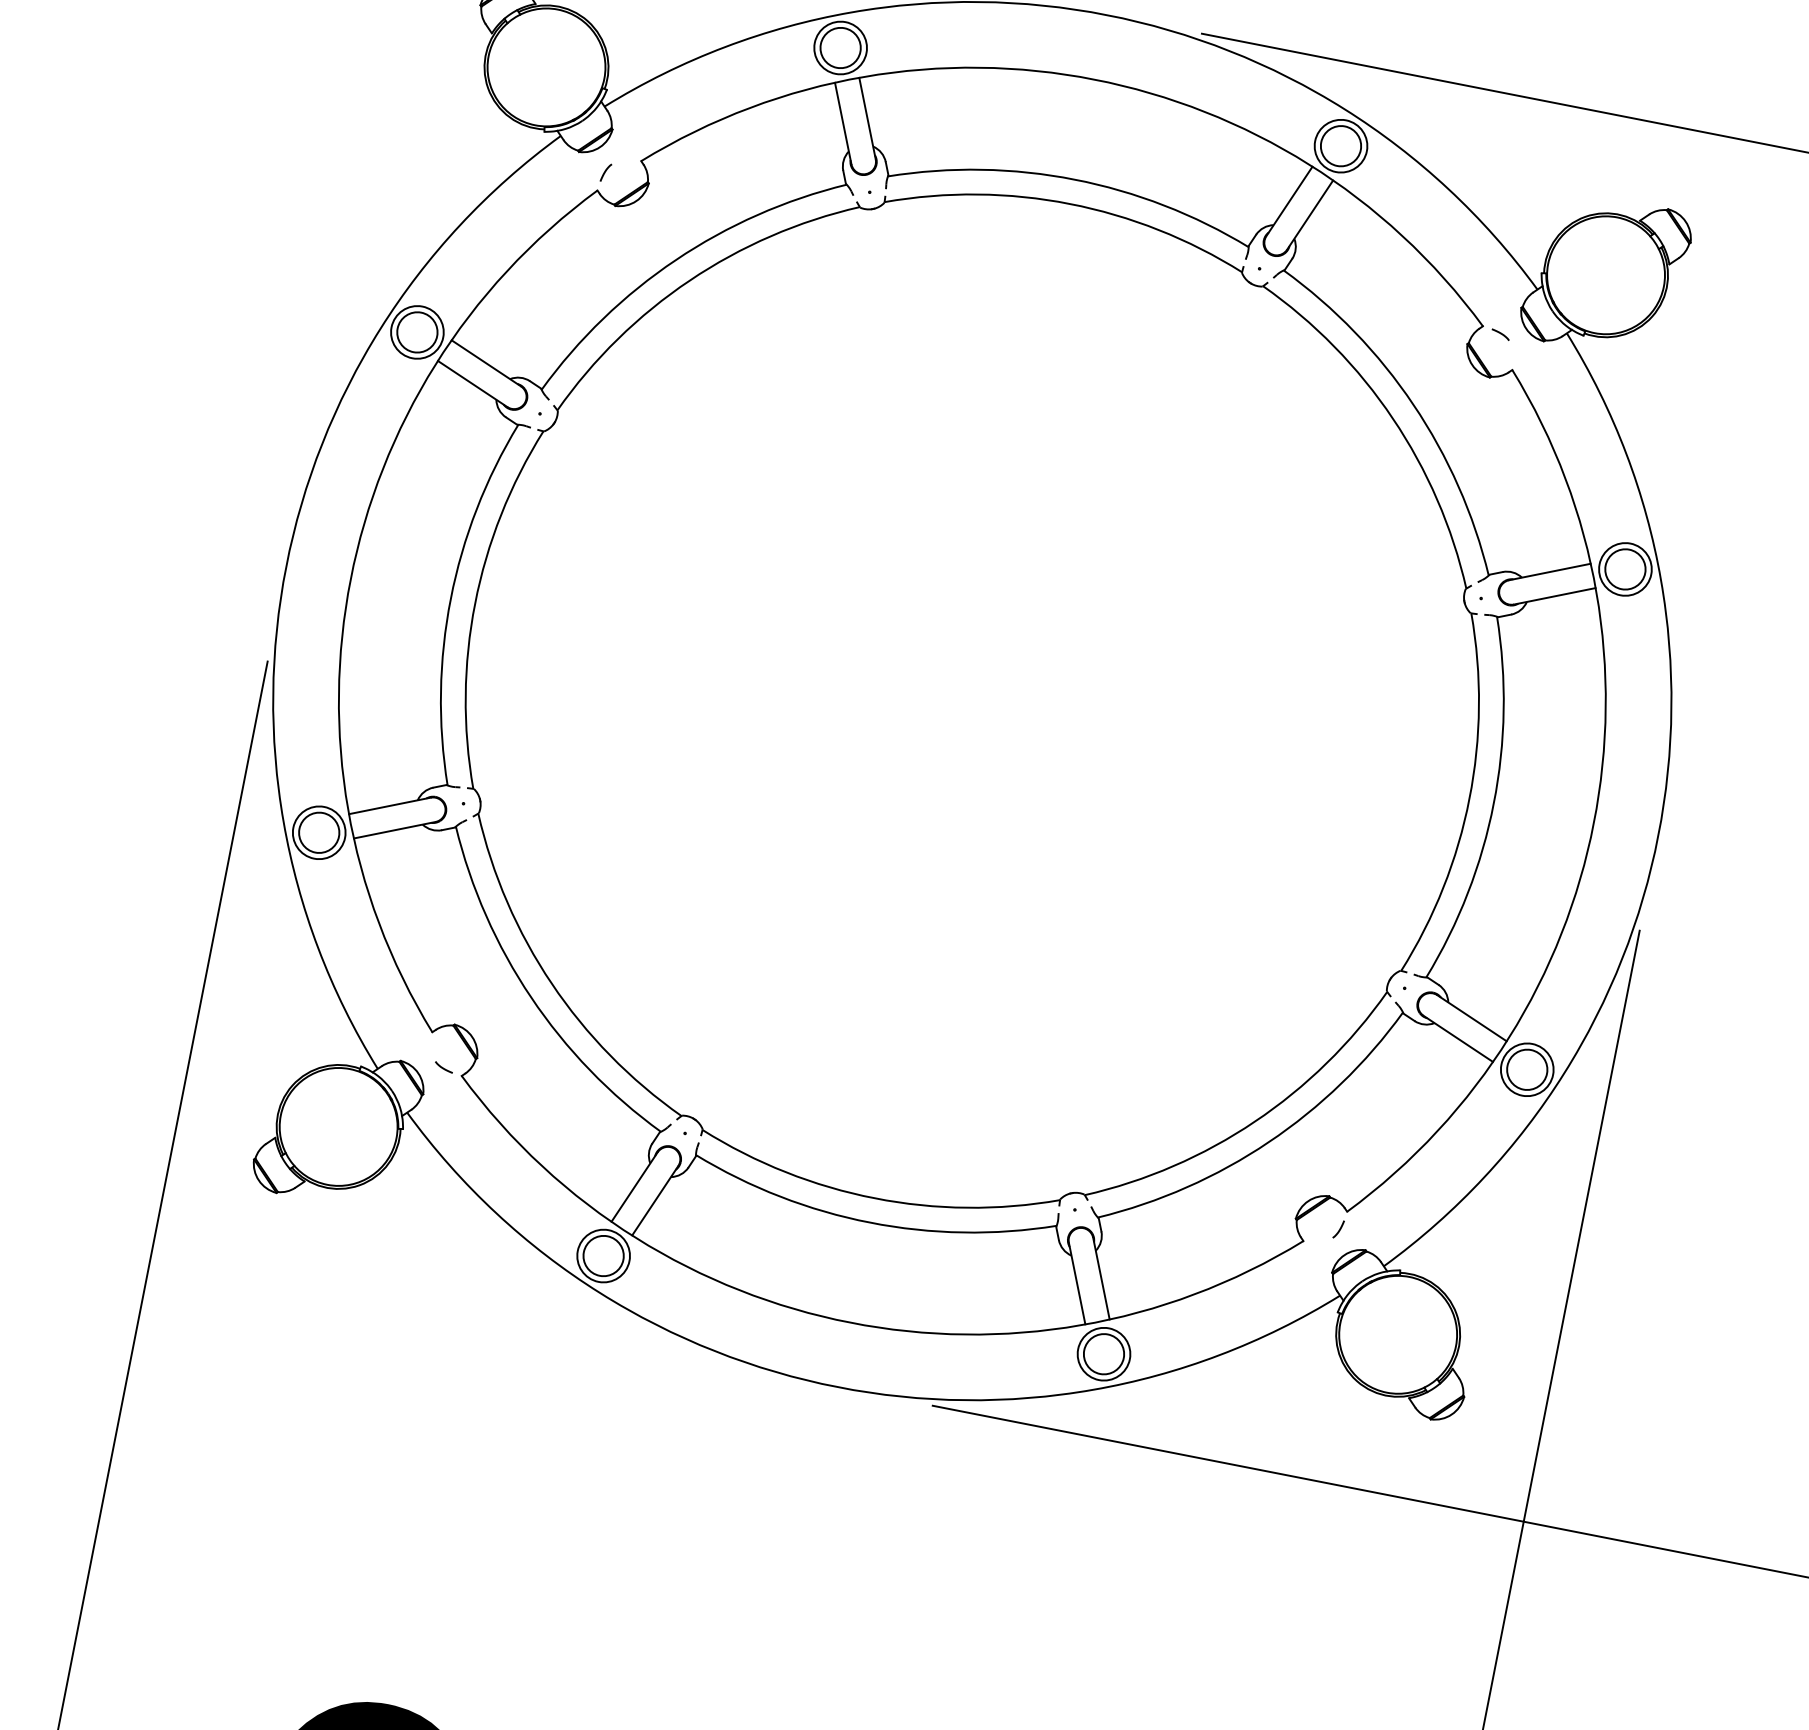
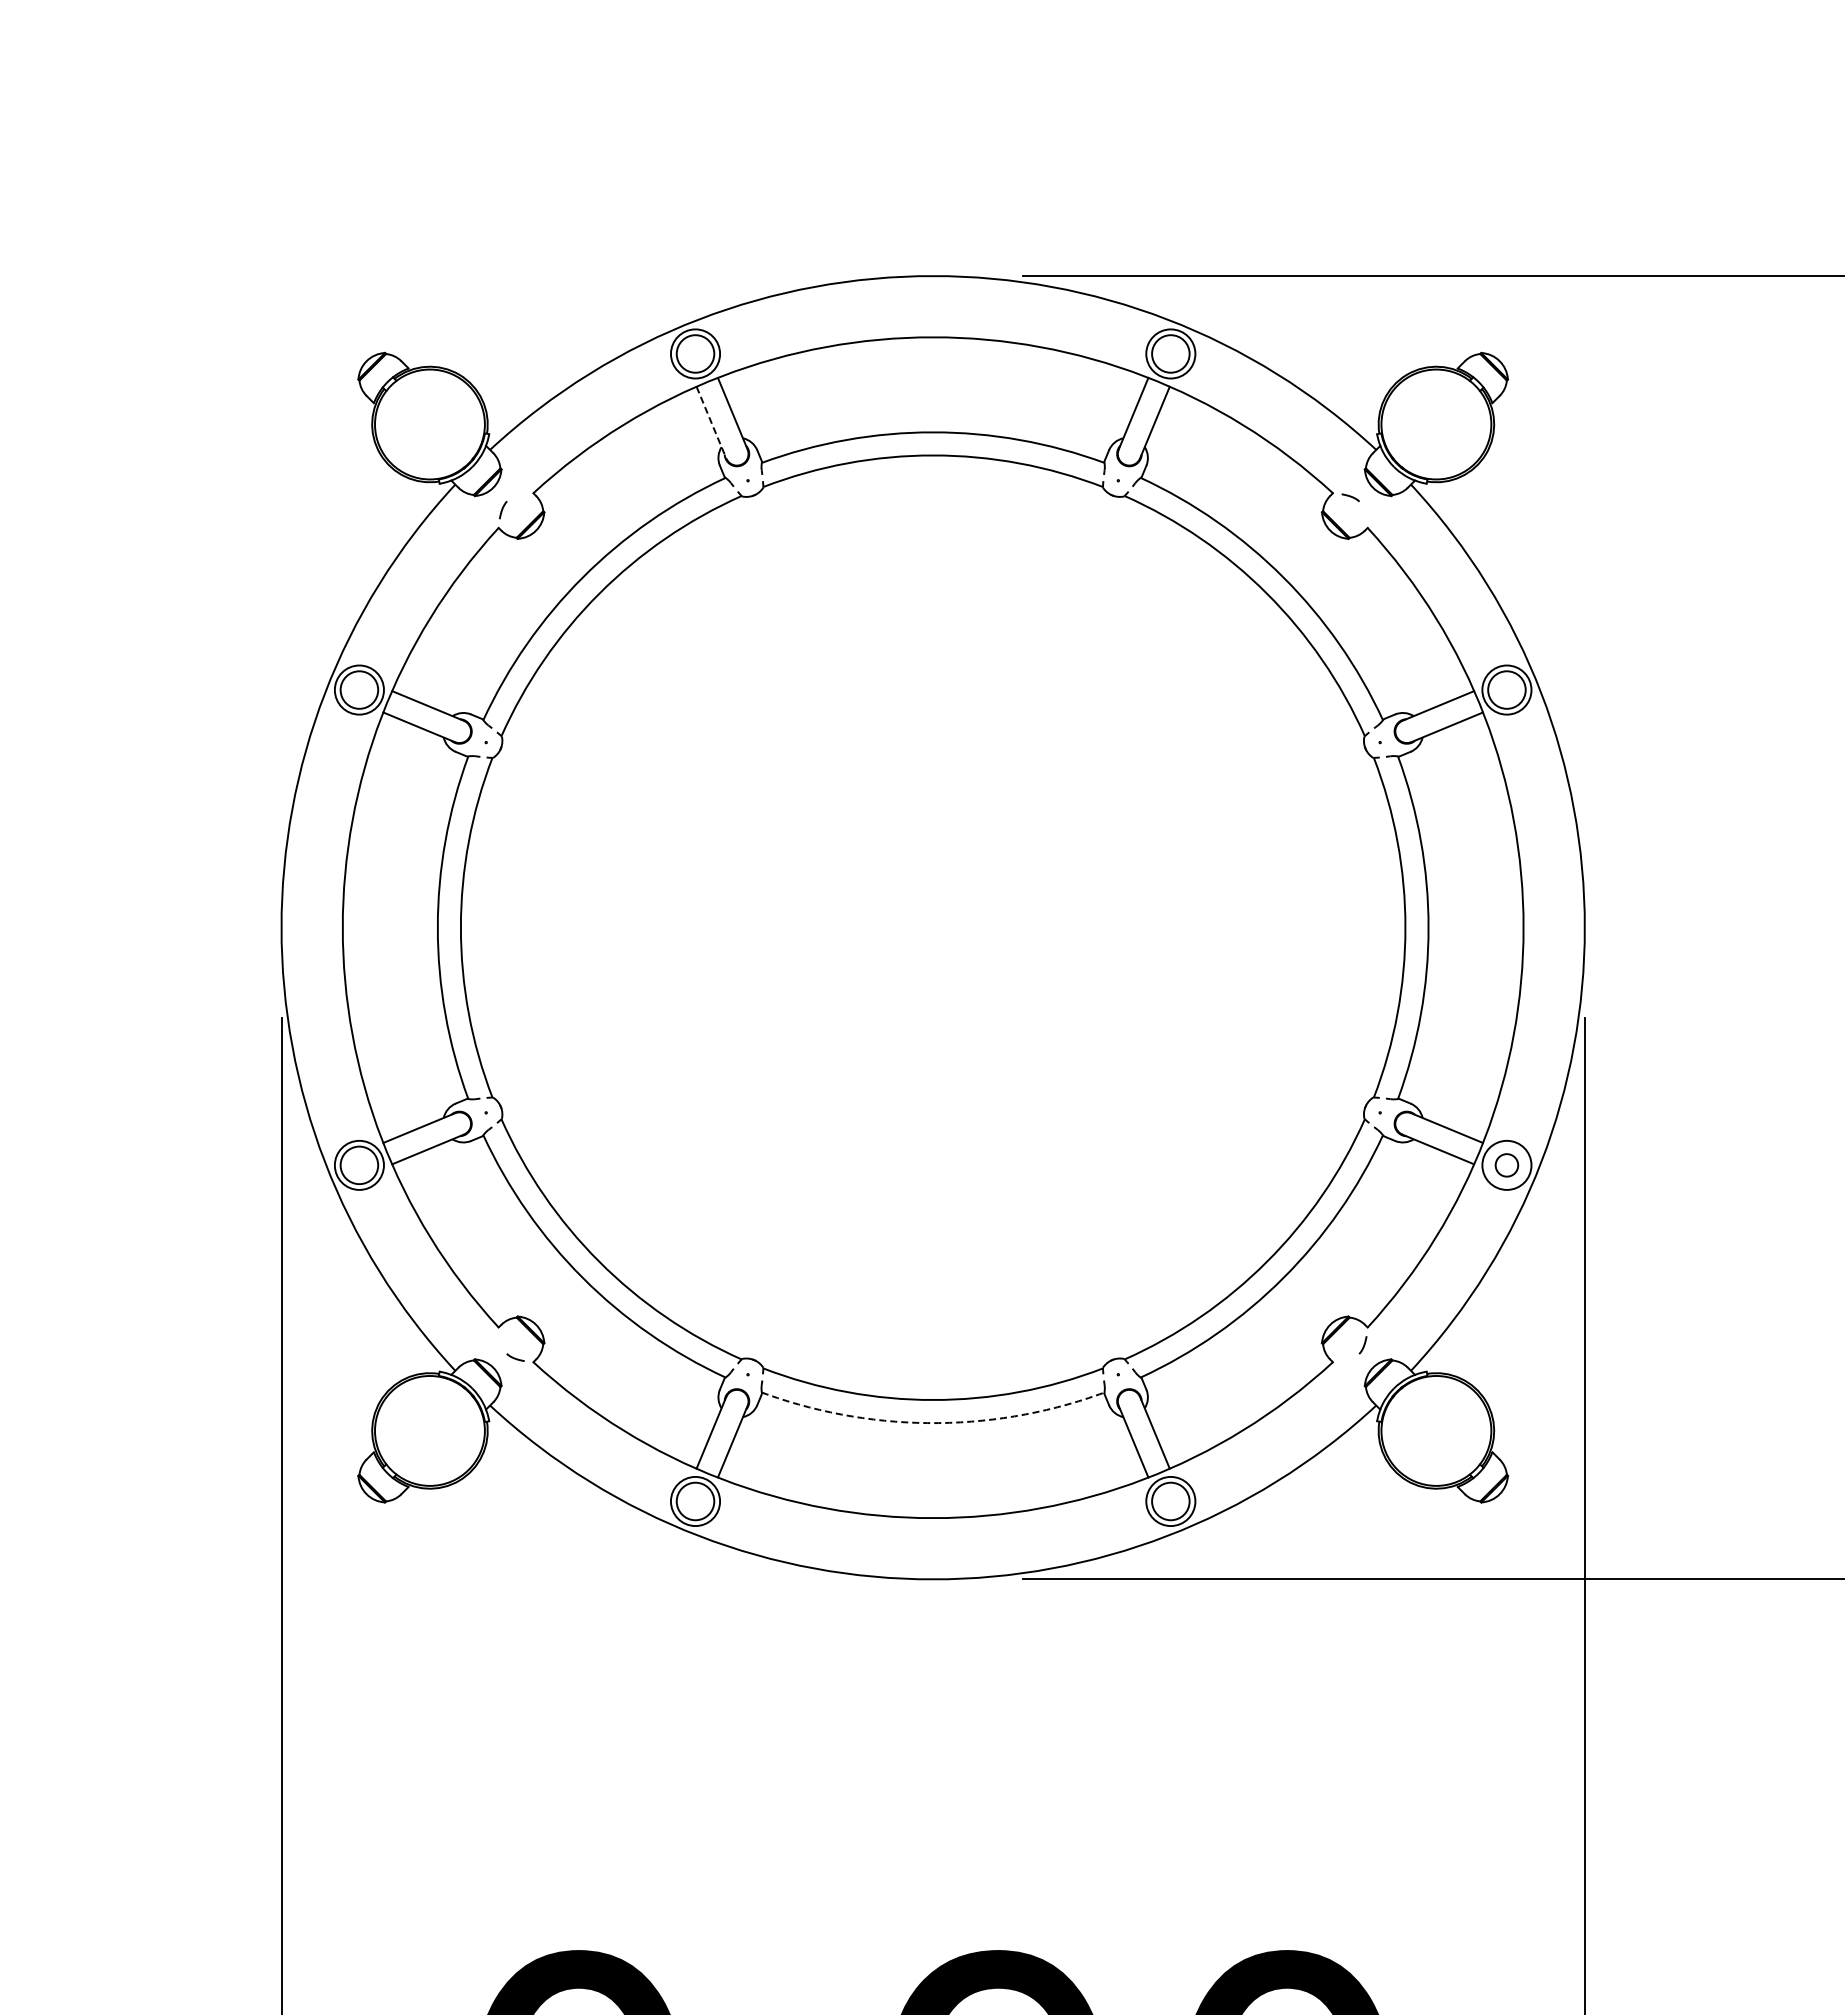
line: (843, 123) -> (711, 422), solid -> dashed
circle: (1526, 1069) -> (1506, 1165), size x0.6
arc: (870, 1223) -> (933, 1423), solid -> dashed

